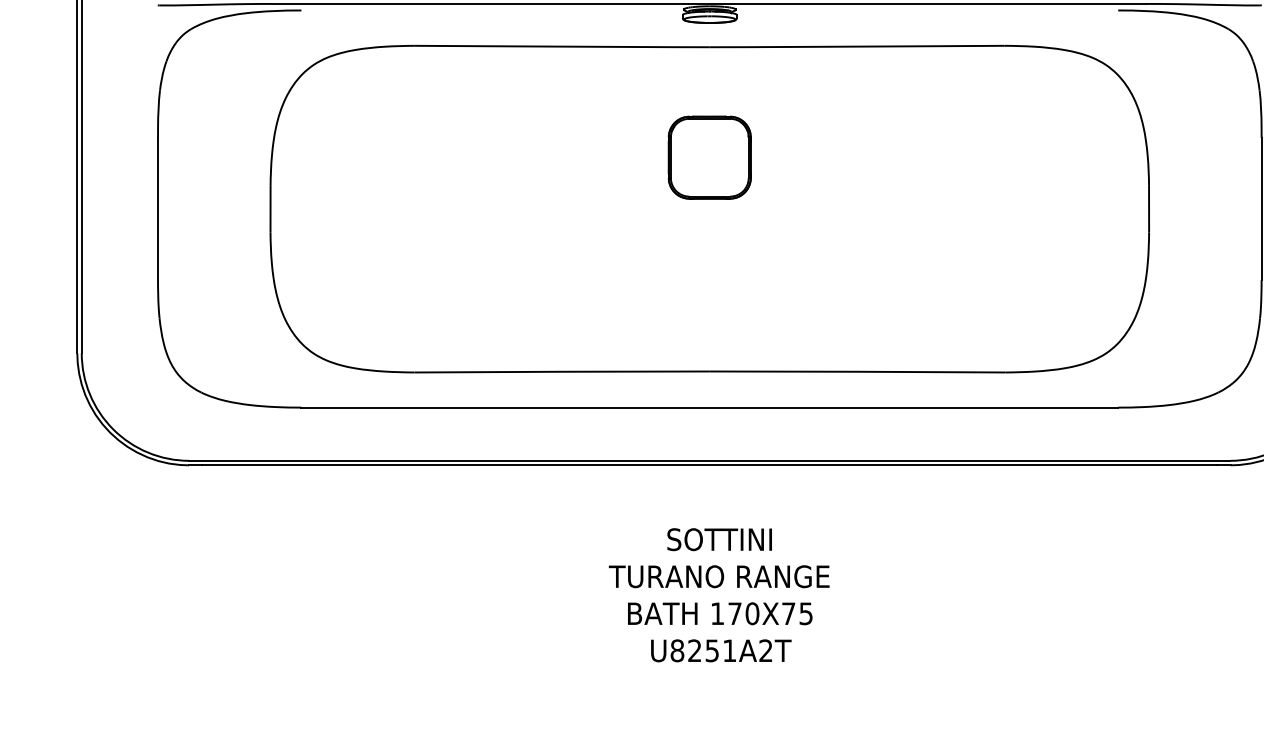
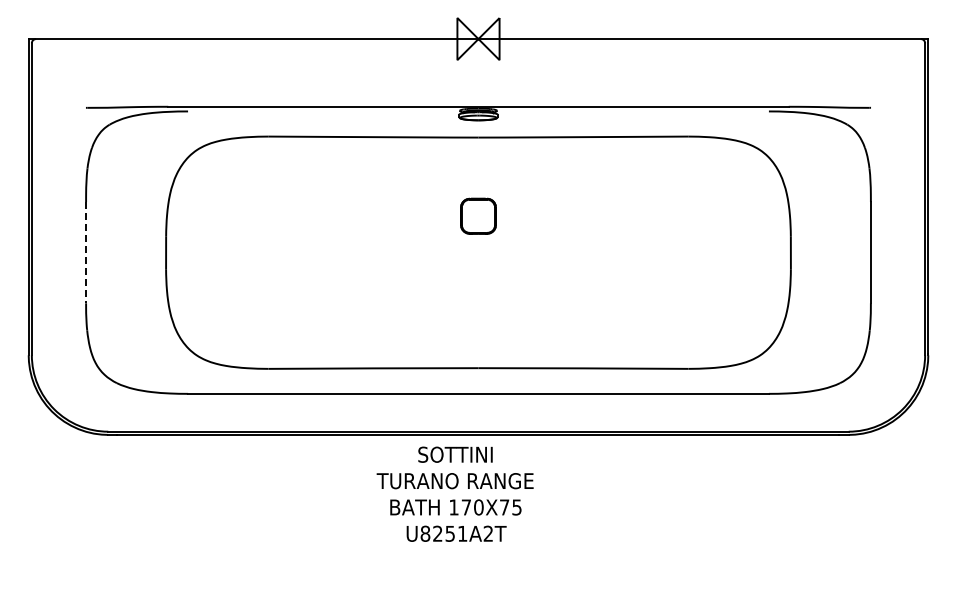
part: (709, 158) -> (478, 216), size x0.6
line: (158, 208) -> (86, 252), solid -> dashed
text: (718, 594) -> (454, 493), moved

